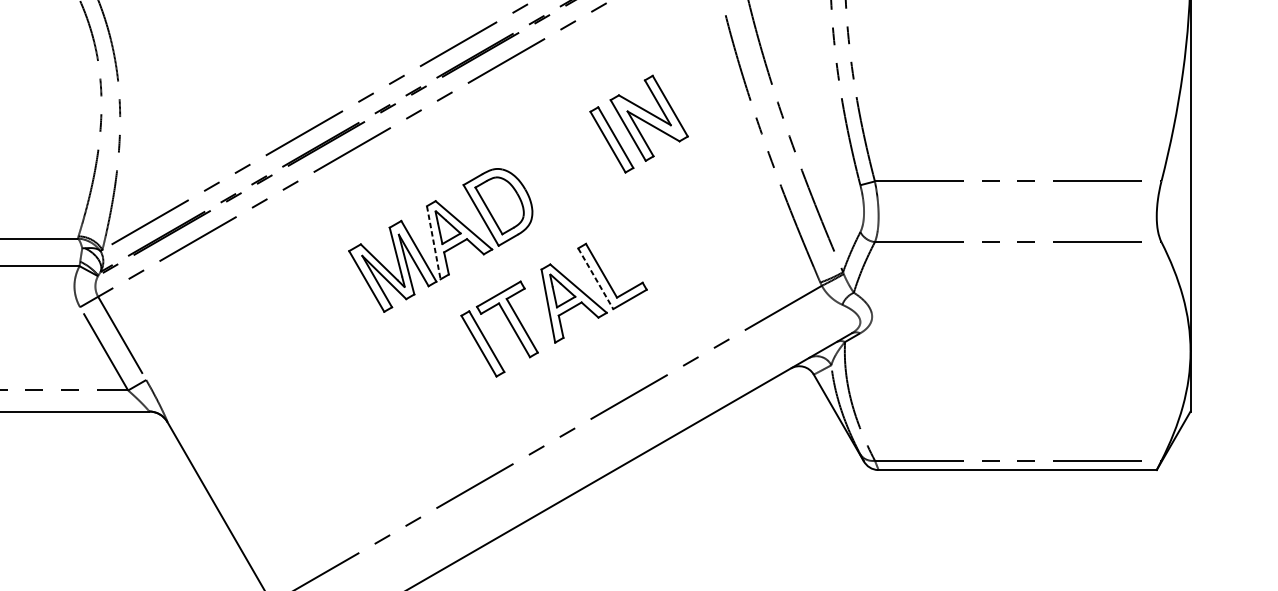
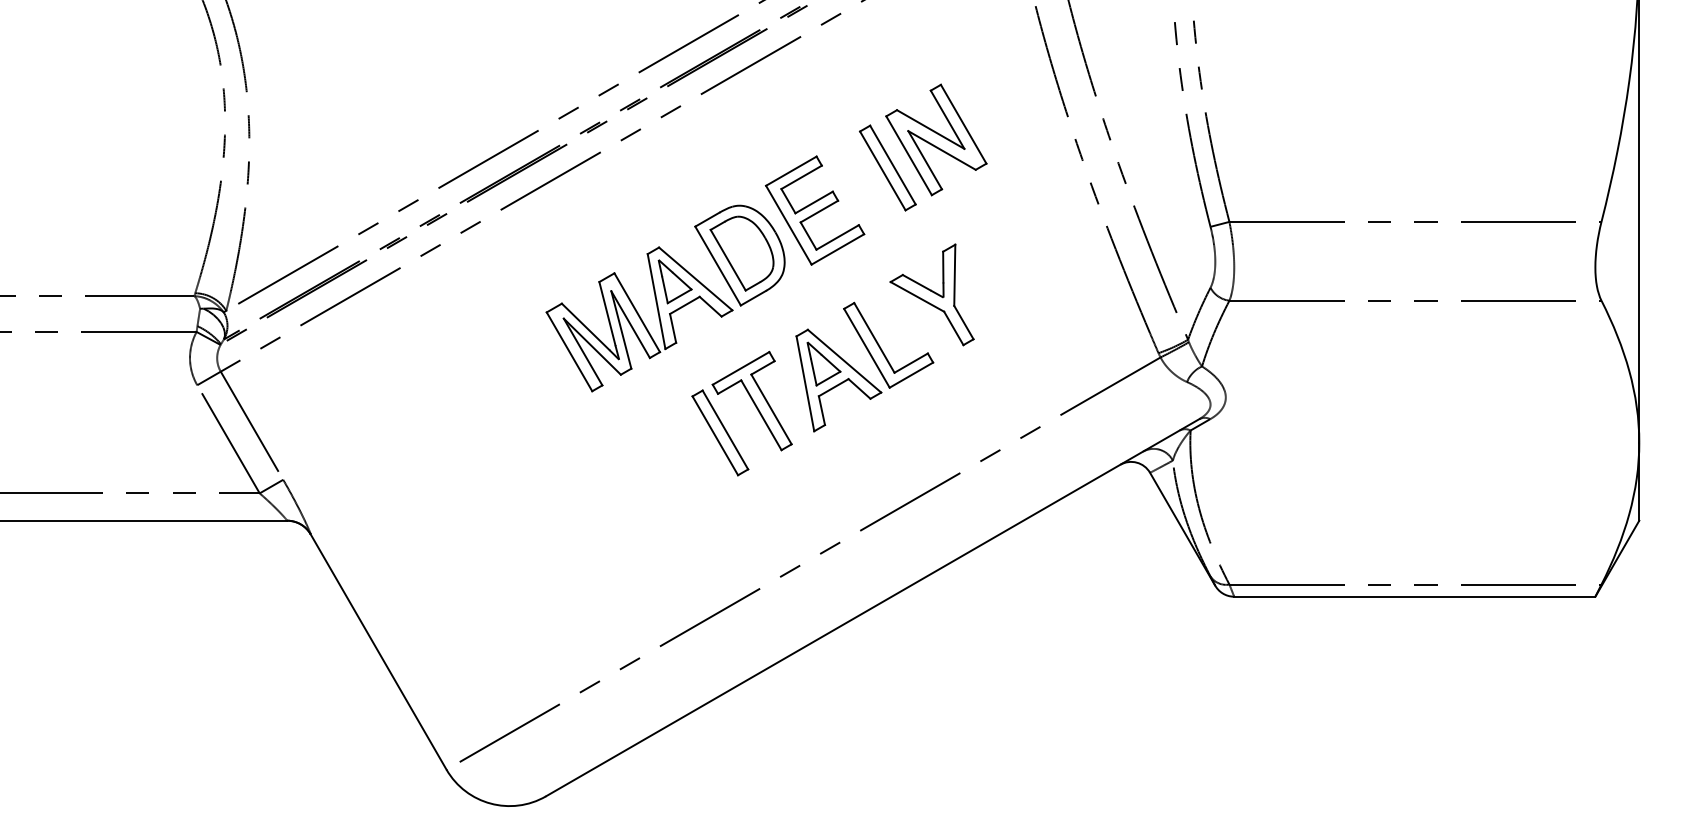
part: (556, 172) -> (815, 210), added
part: (645, 237) -> (931, 294), added
line: (433, 243) -> (656, 302), dashed -> solid
line: (595, 278) -> (866, 348), dashed -> solid

